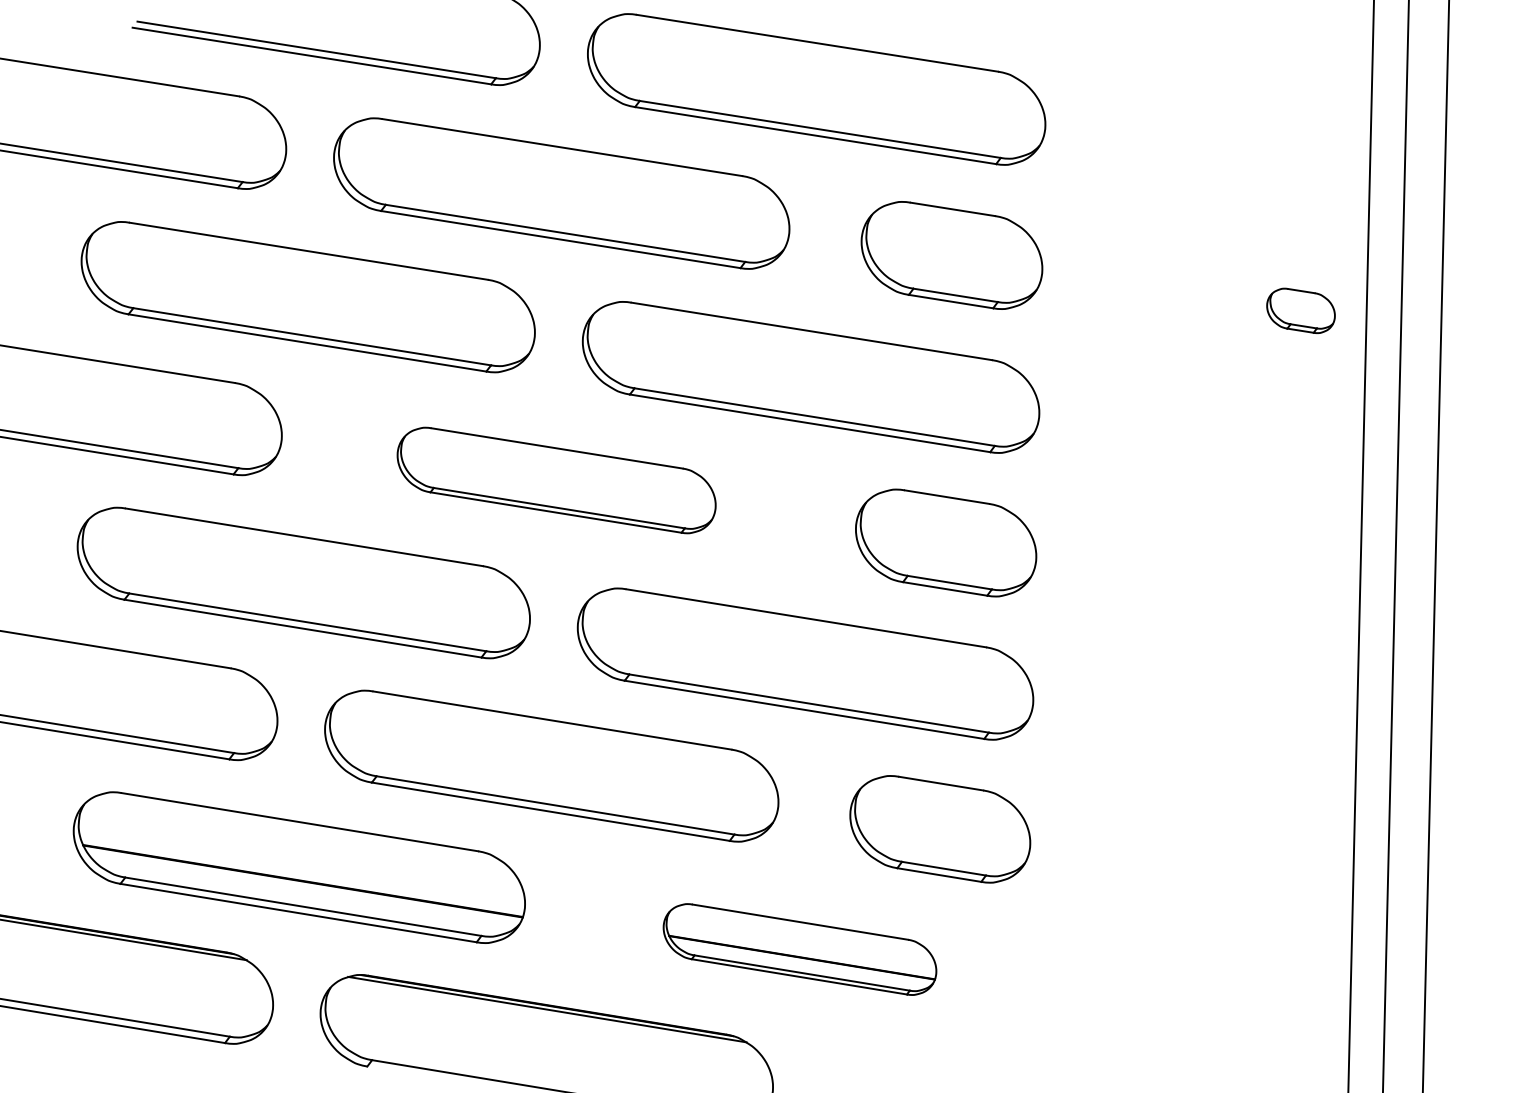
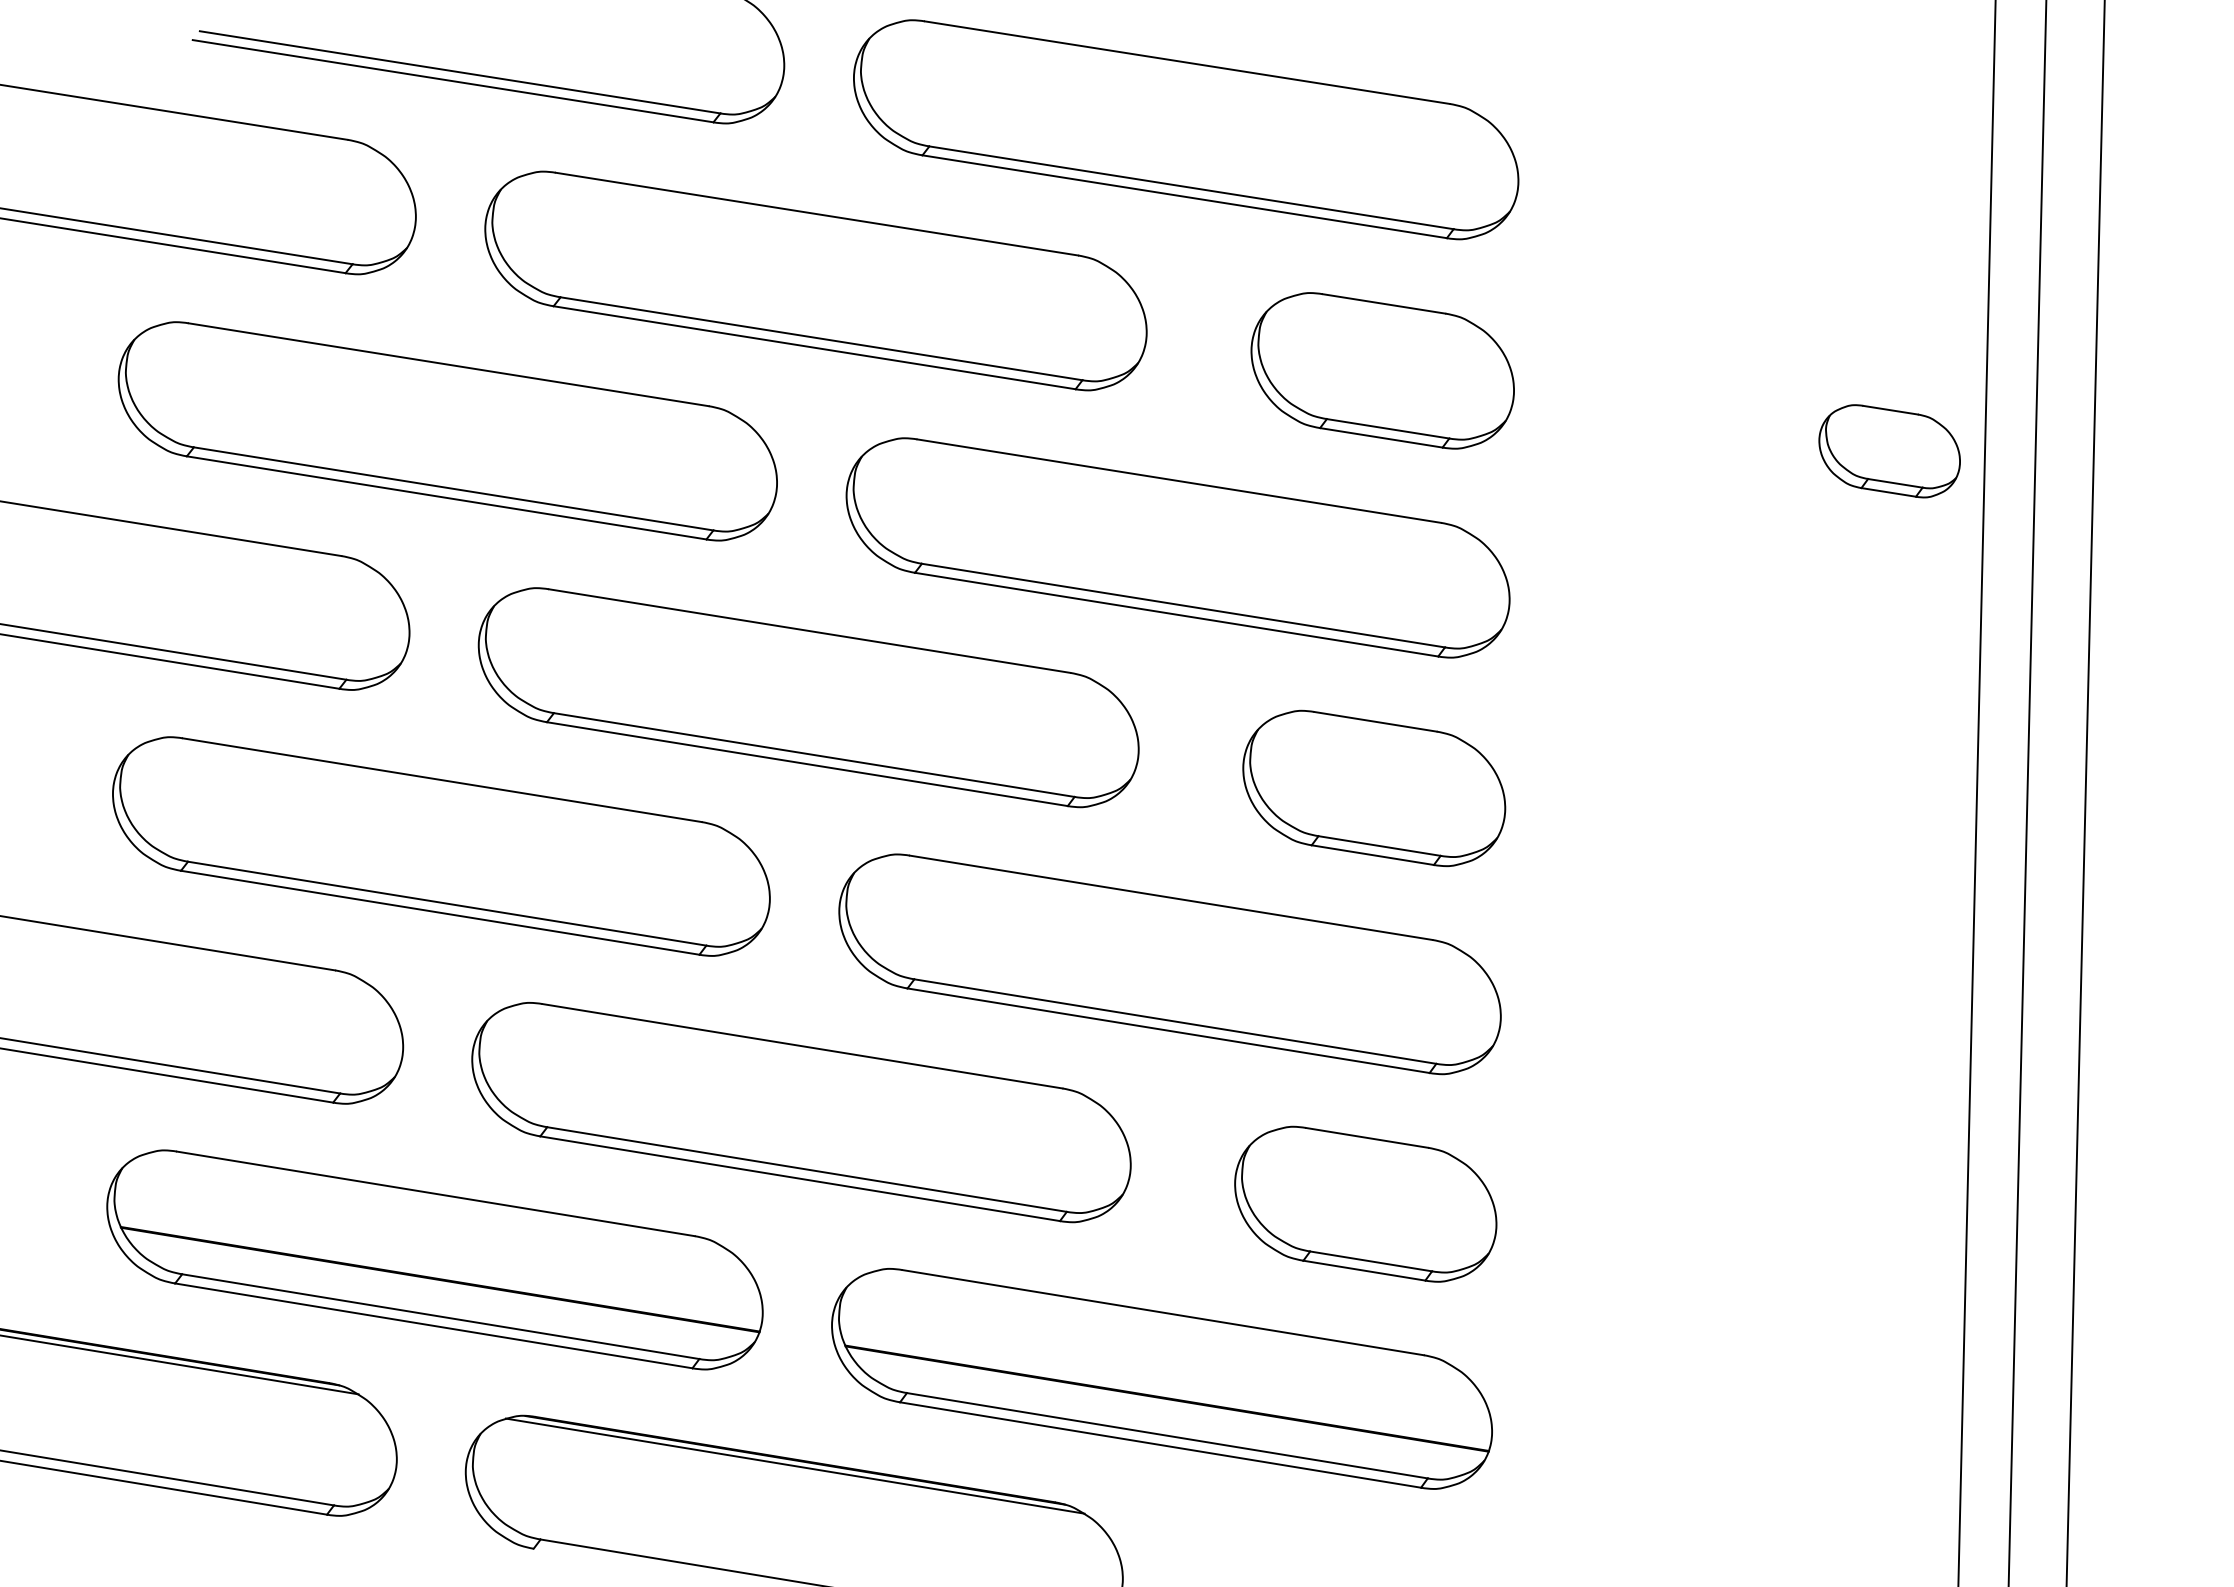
part: (1300, 310) -> (1888, 450), size x1.43
part: (556, 480) -> (808, 697), size x1.43
part: (799, 949) -> (1161, 1378), size x1.67

